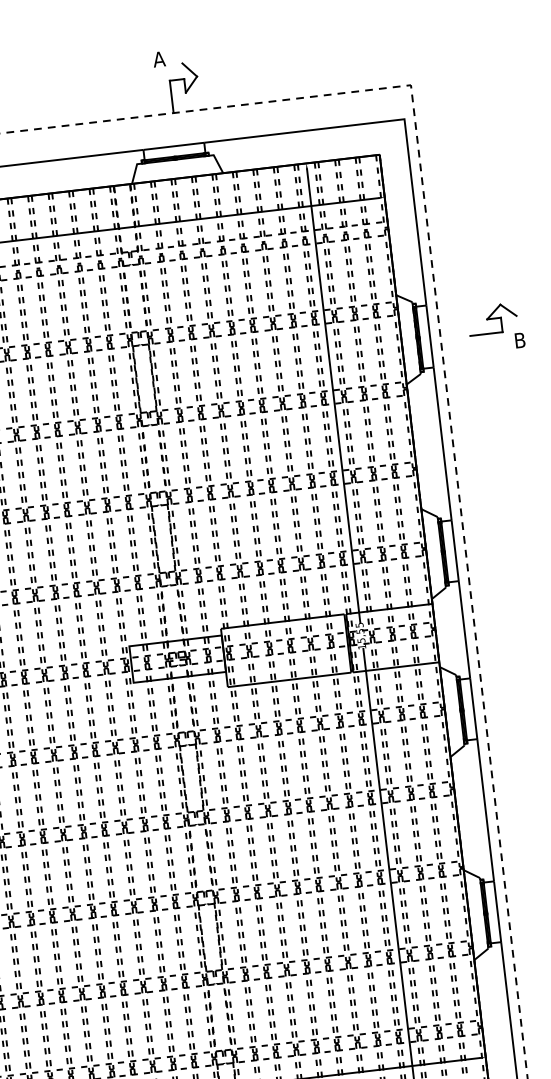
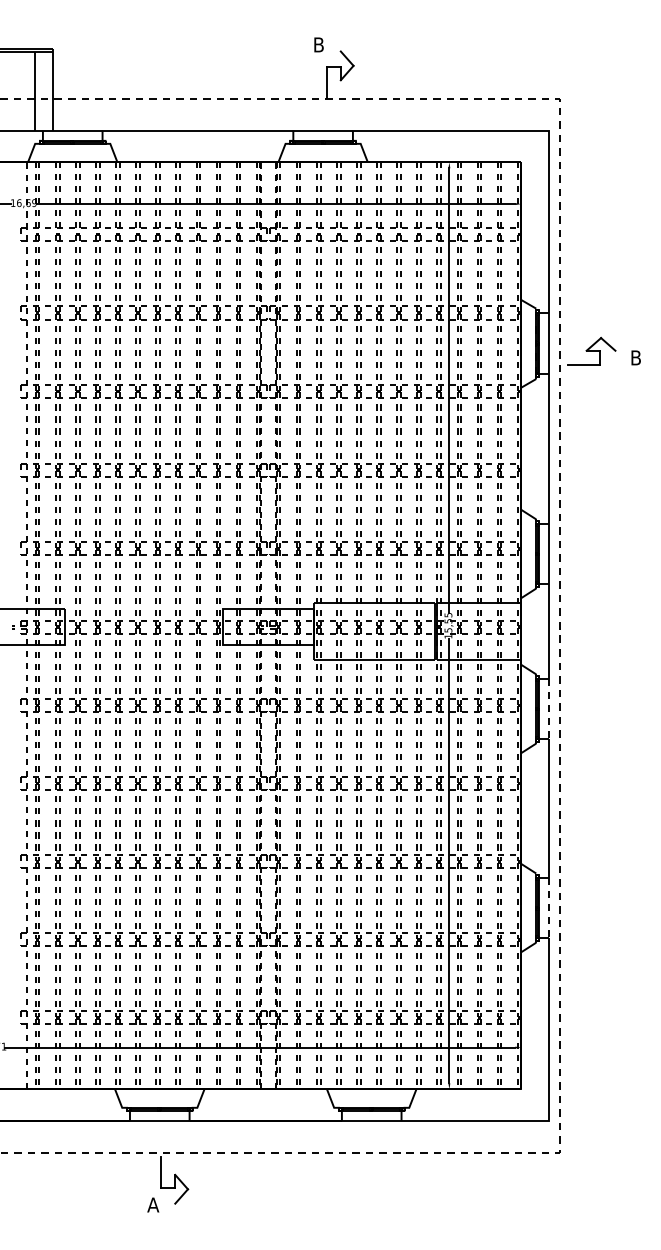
text: (158, 58) -> (318, 44), A -> B
part: (492, 318) -> (591, 350), moved
line: (473, 708) -> (549, 708), solid -> dashed
line: (497, 912) -> (549, 908), solid -> dashed

